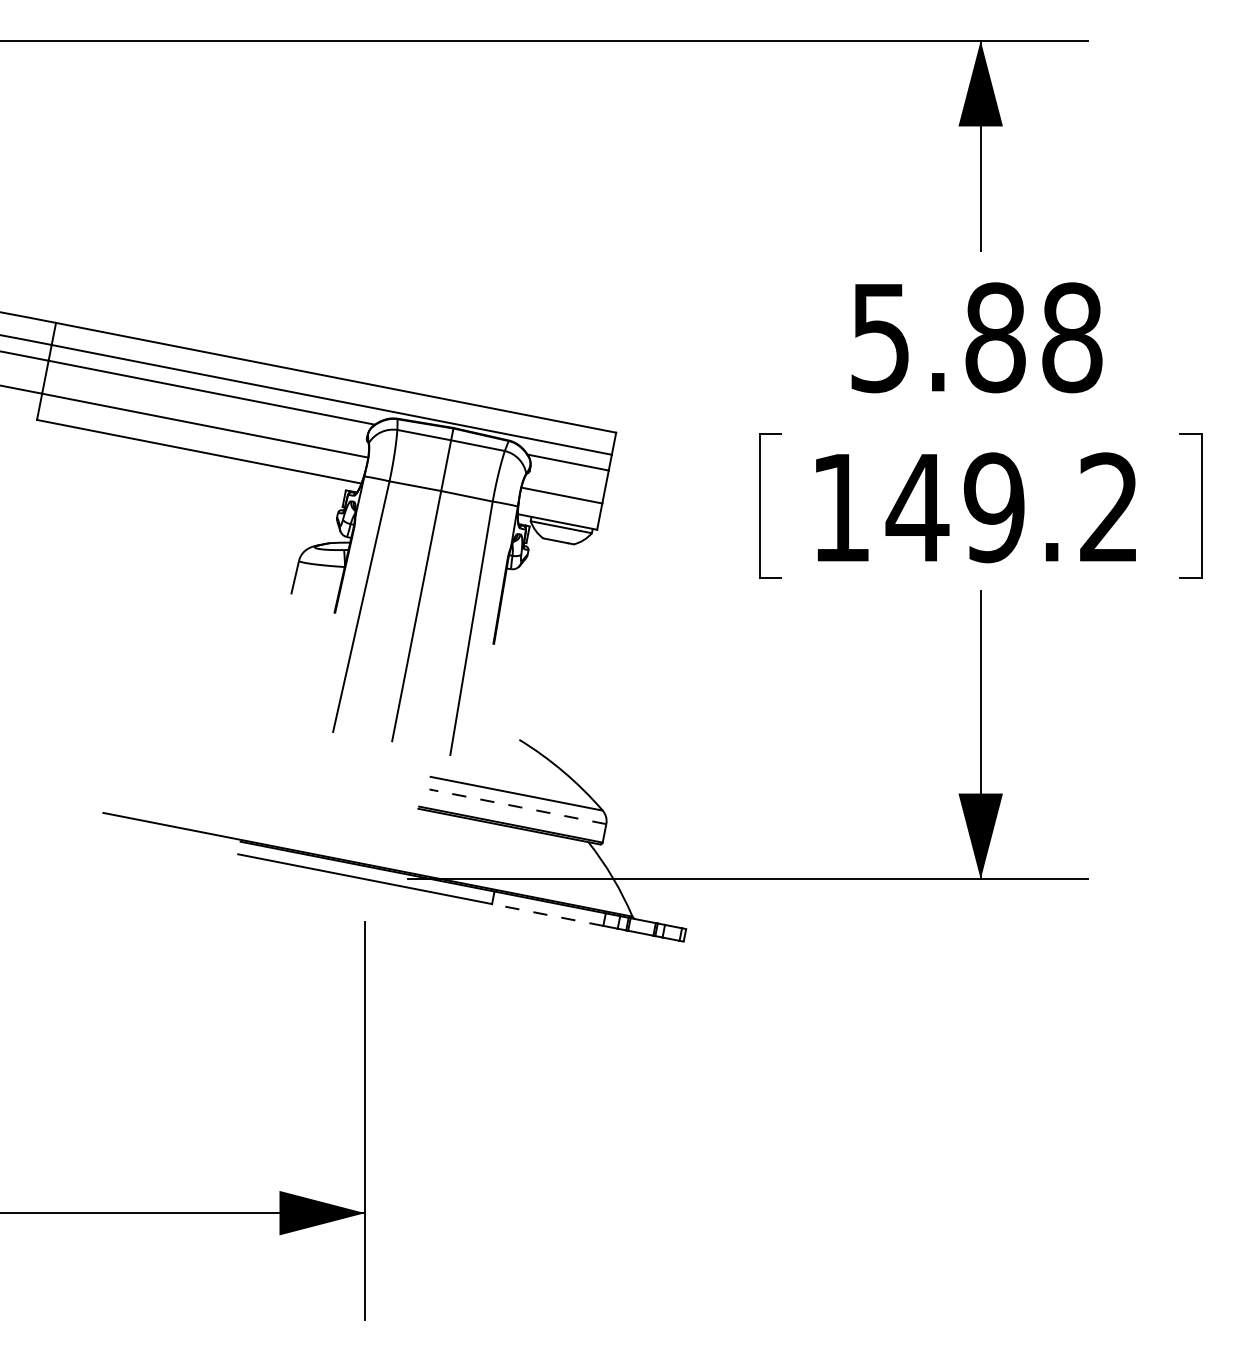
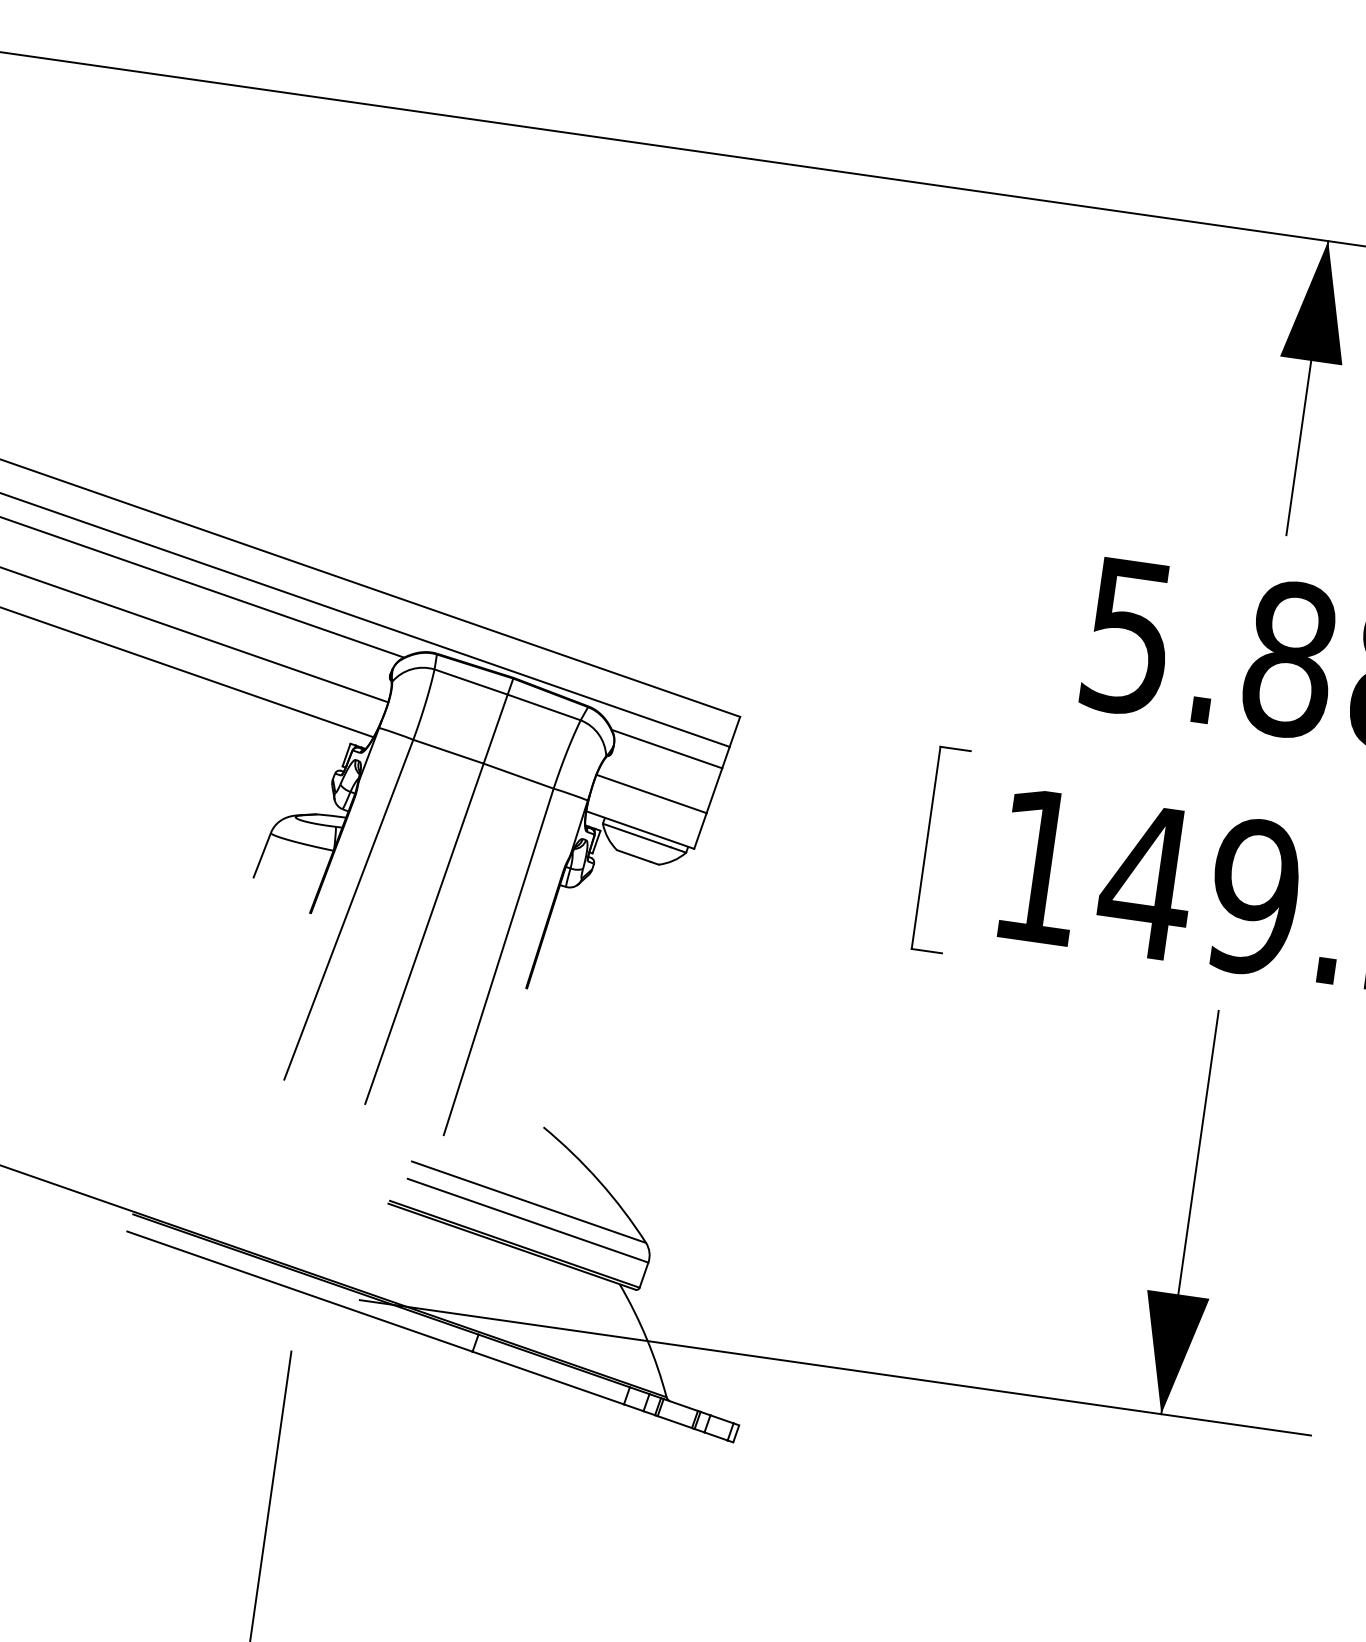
line: (517, 806) -> (527, 1220), dashed -> solid
line: (547, 914) -> (548, 1377), dashed -> solid

